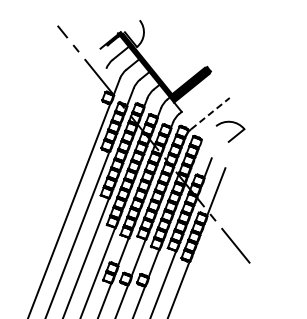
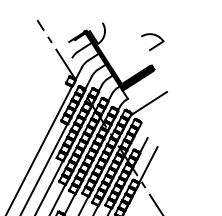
line: (210, 113) -> (150, 102), dashed -> solid
part: (230, 131) -> (152, 42), moved

